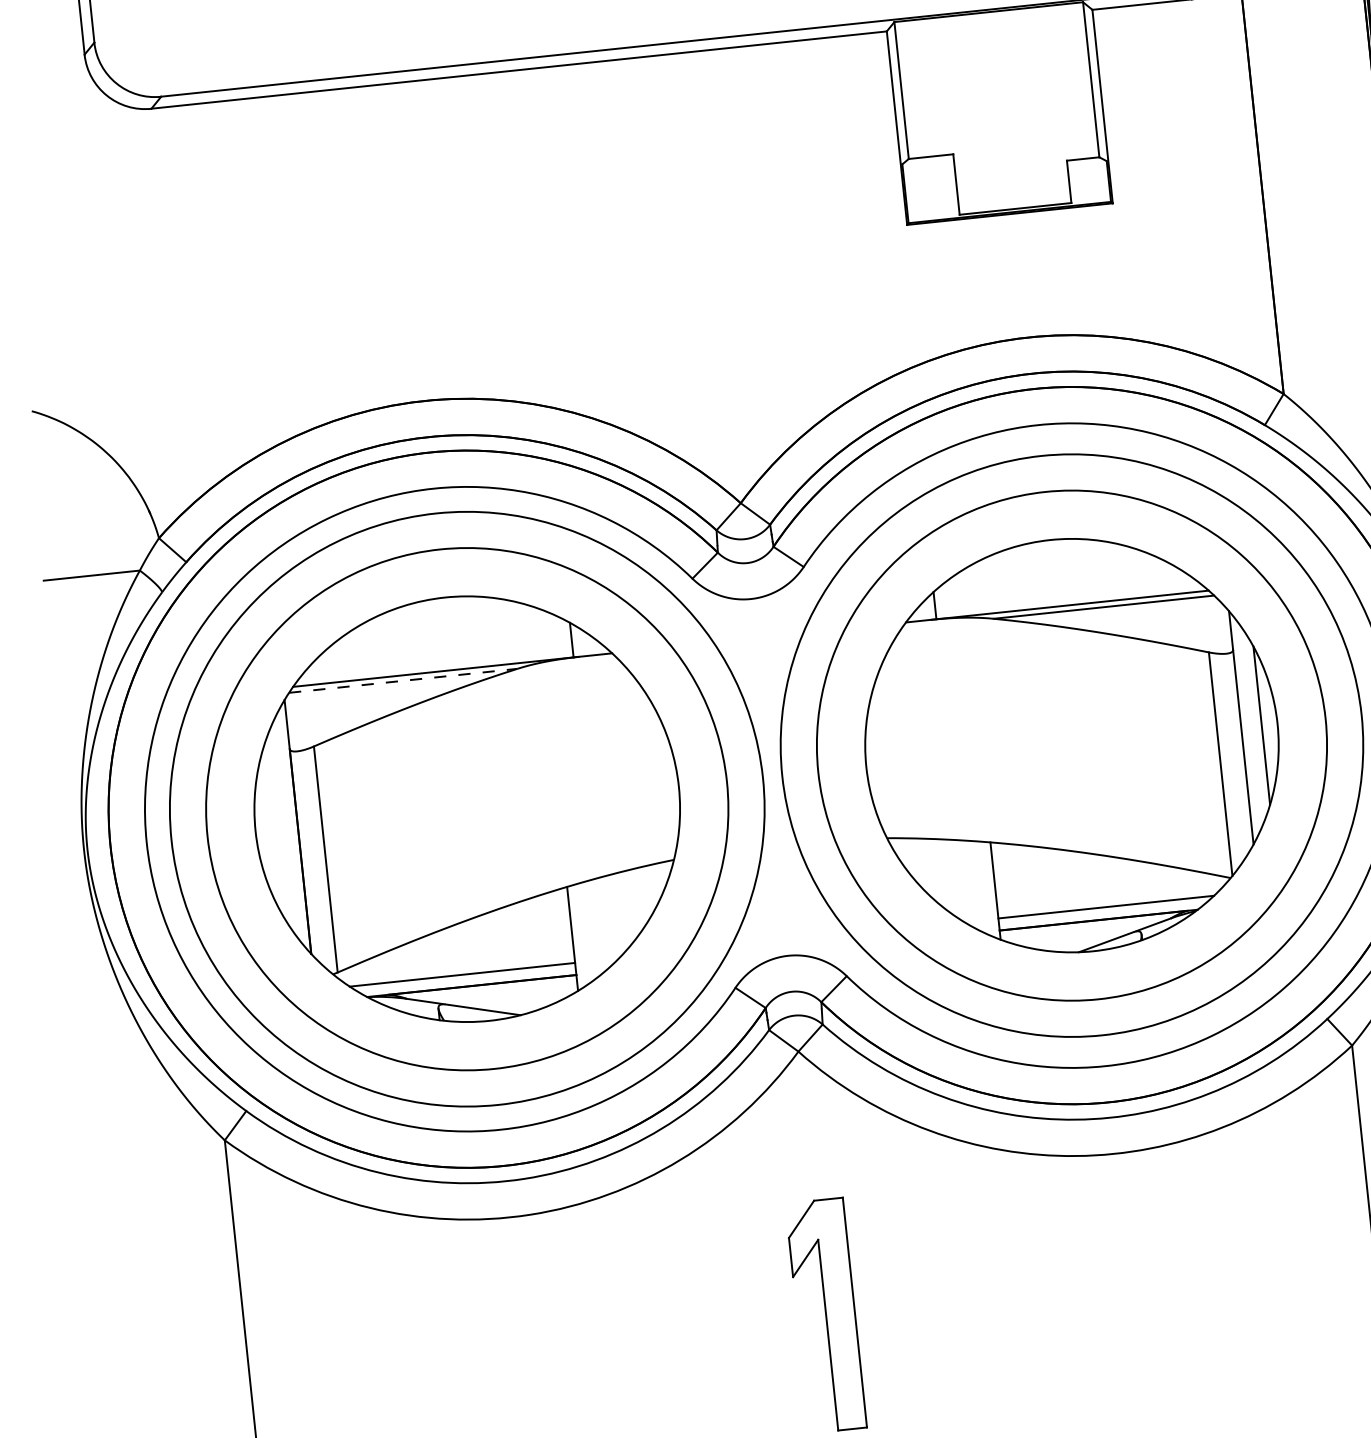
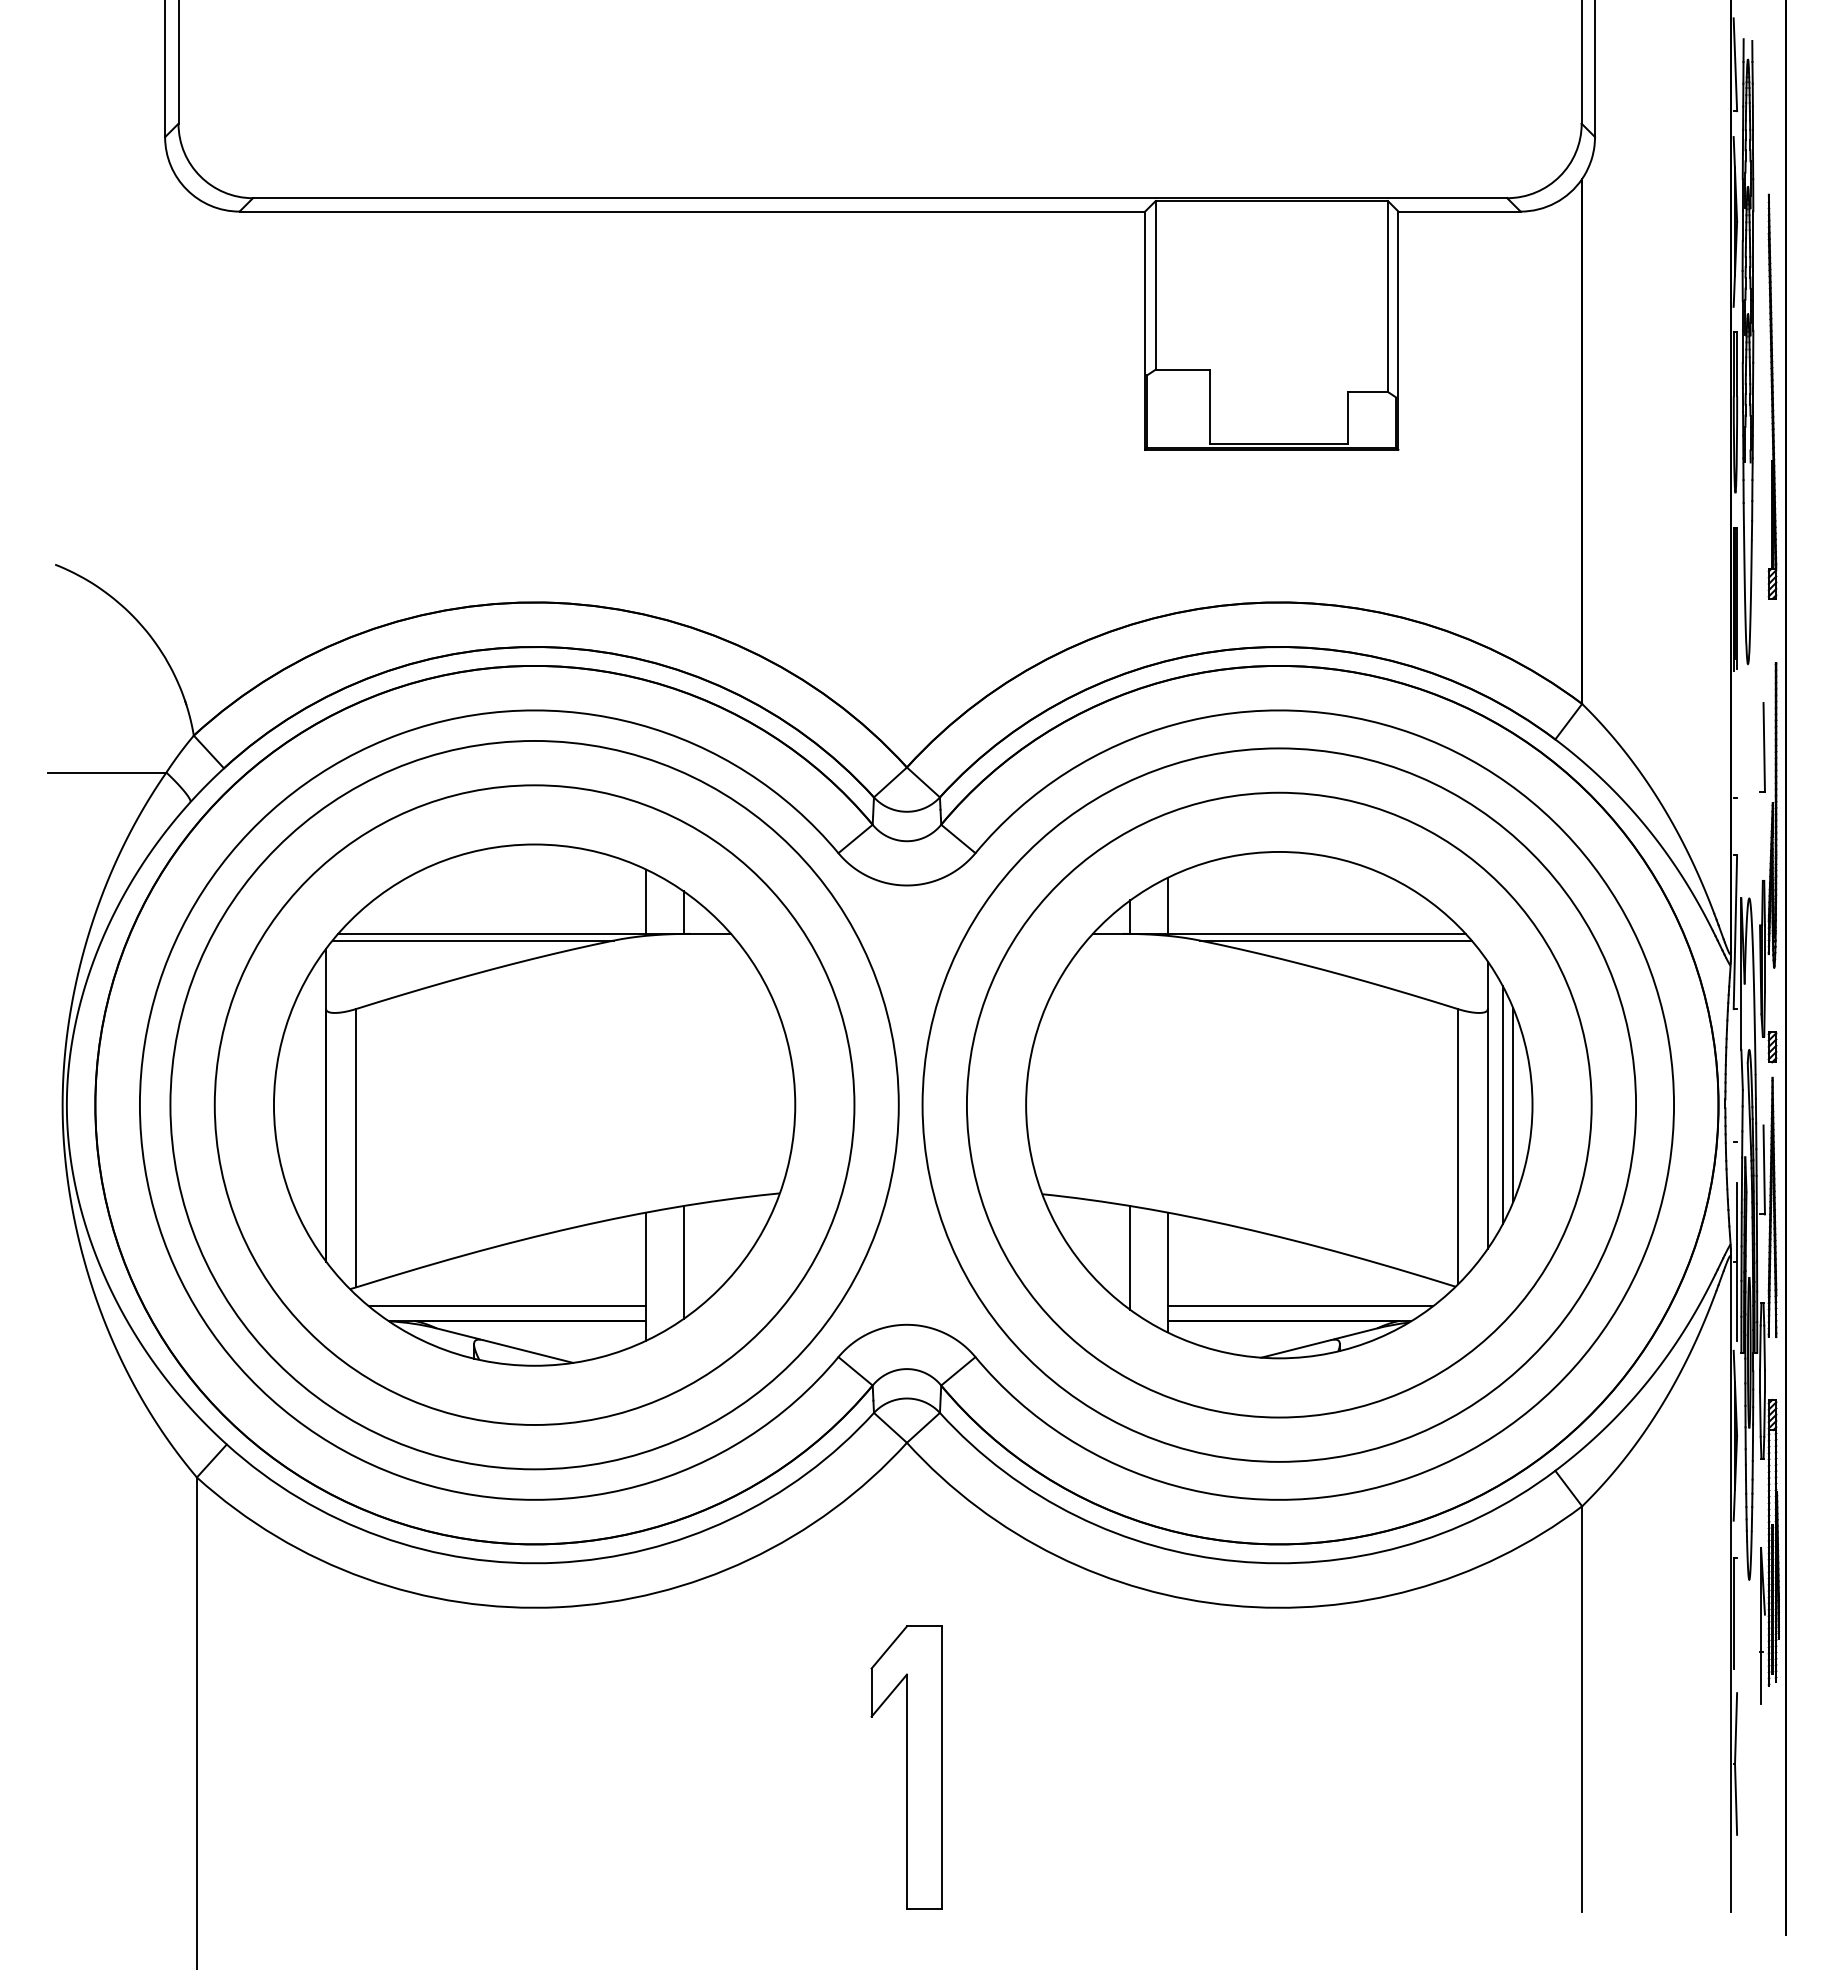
line: (964, 593) -> (1167, 905), added
line: (540, 634) -> (646, 901), added
line: (403, 680) -> (473, 940), dashed -> solid
line: (1253, 726) -> (1502, 1105), added
line: (964, 882) -> (1130, 1257), added
line: (601, 924) -> (683, 1262), added

